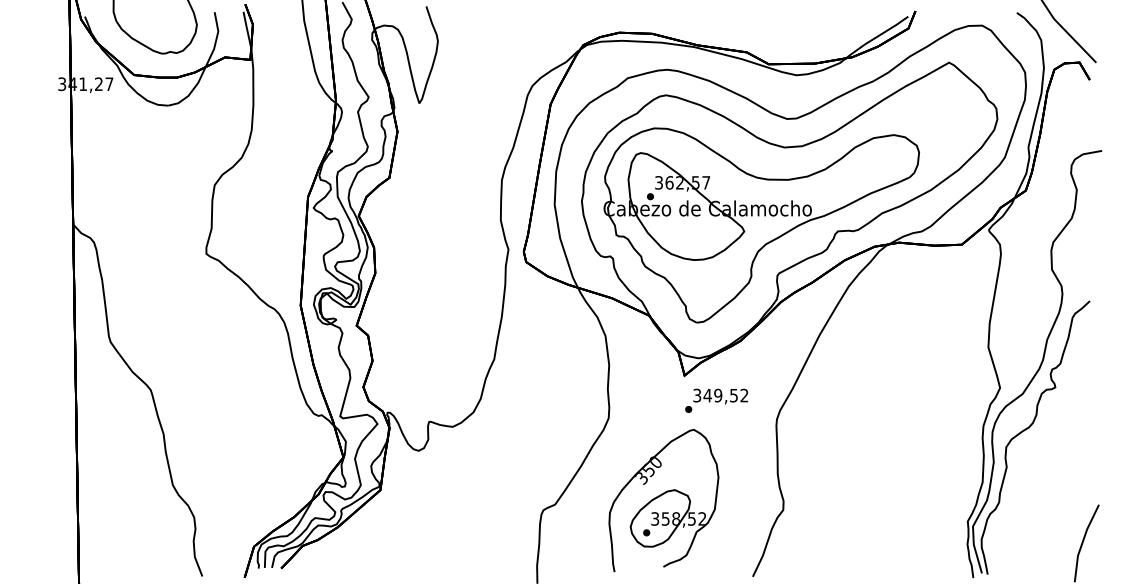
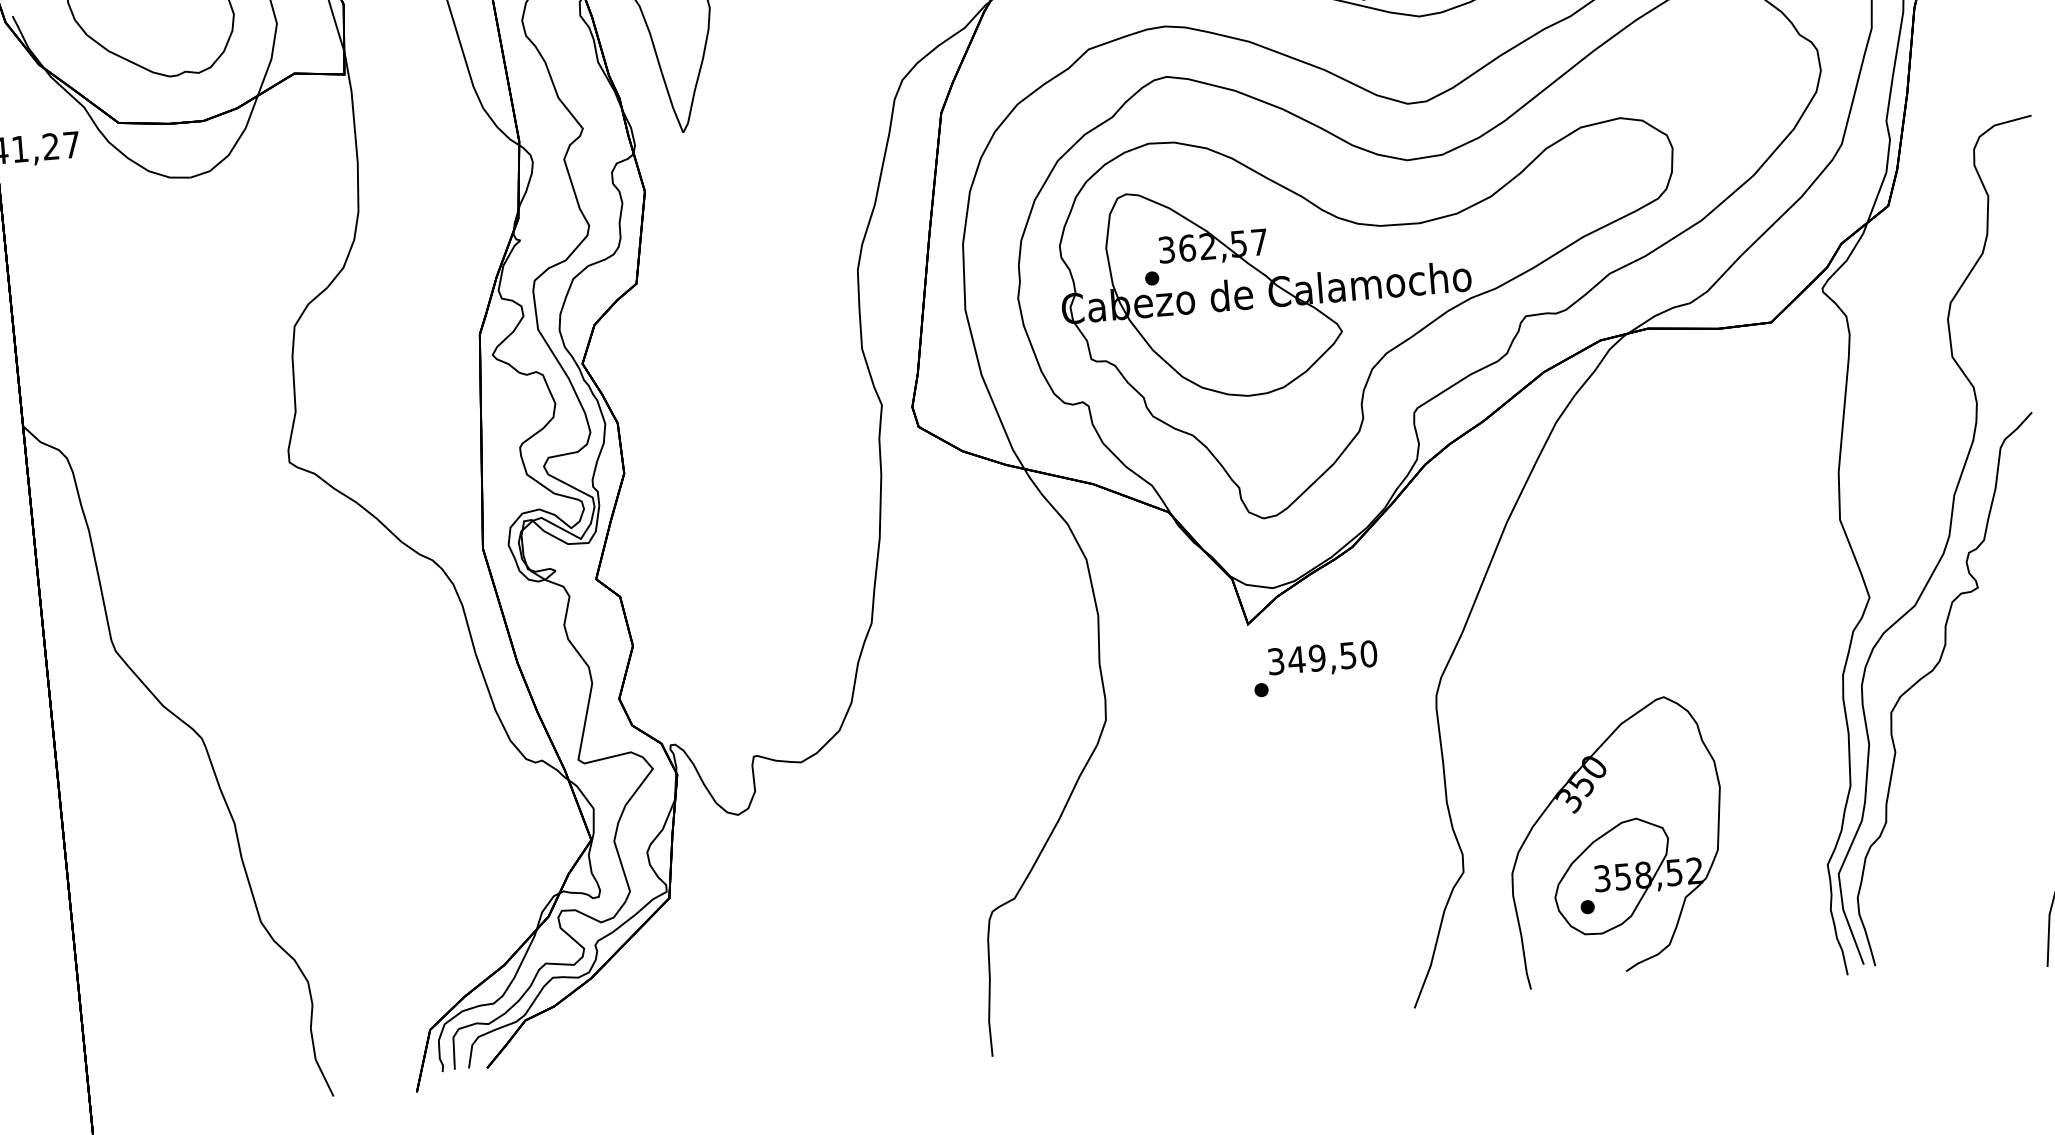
text: (744, 395) -> (1368, 653), 349,52 -> 349,50
part: (663, 500) -> (1615, 840), moved

